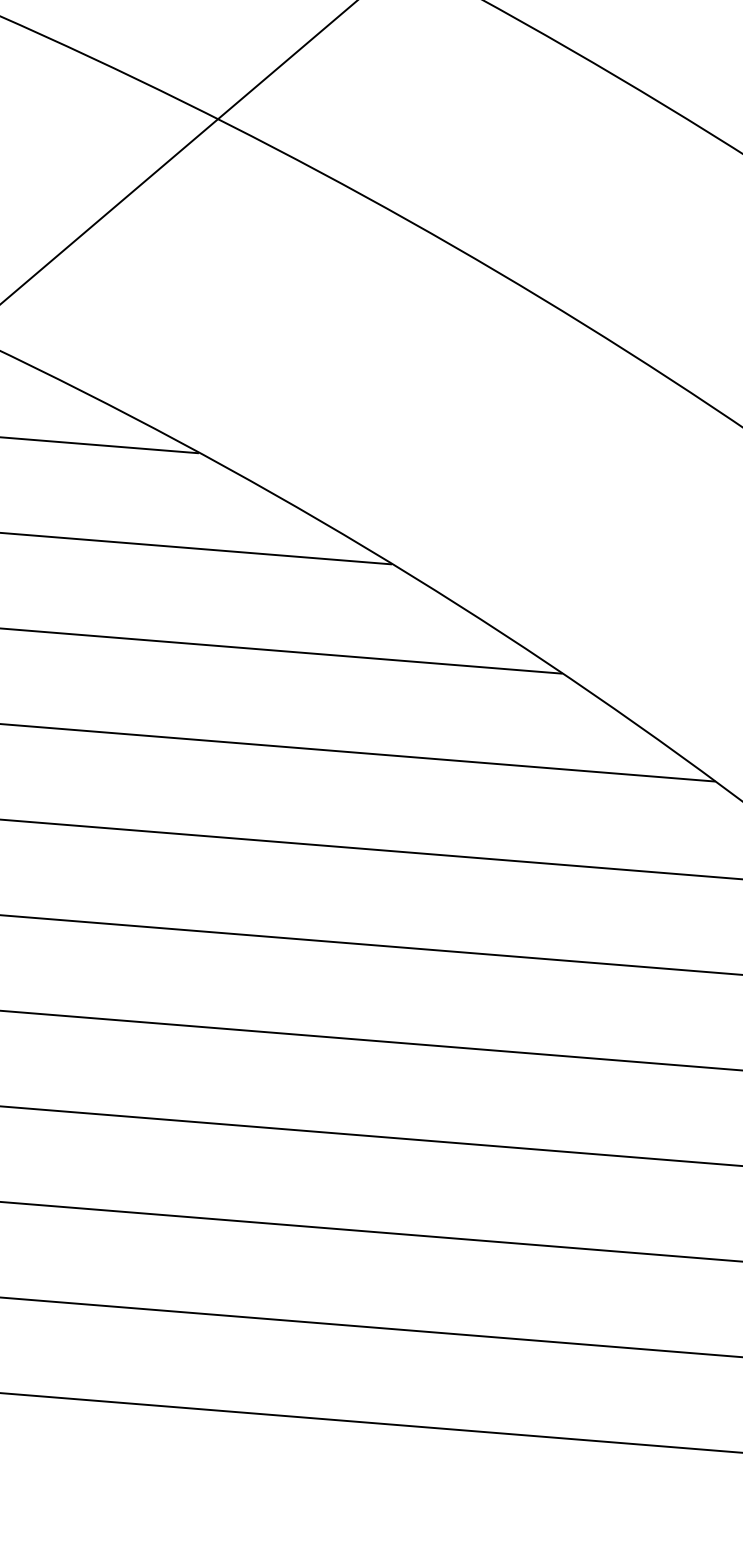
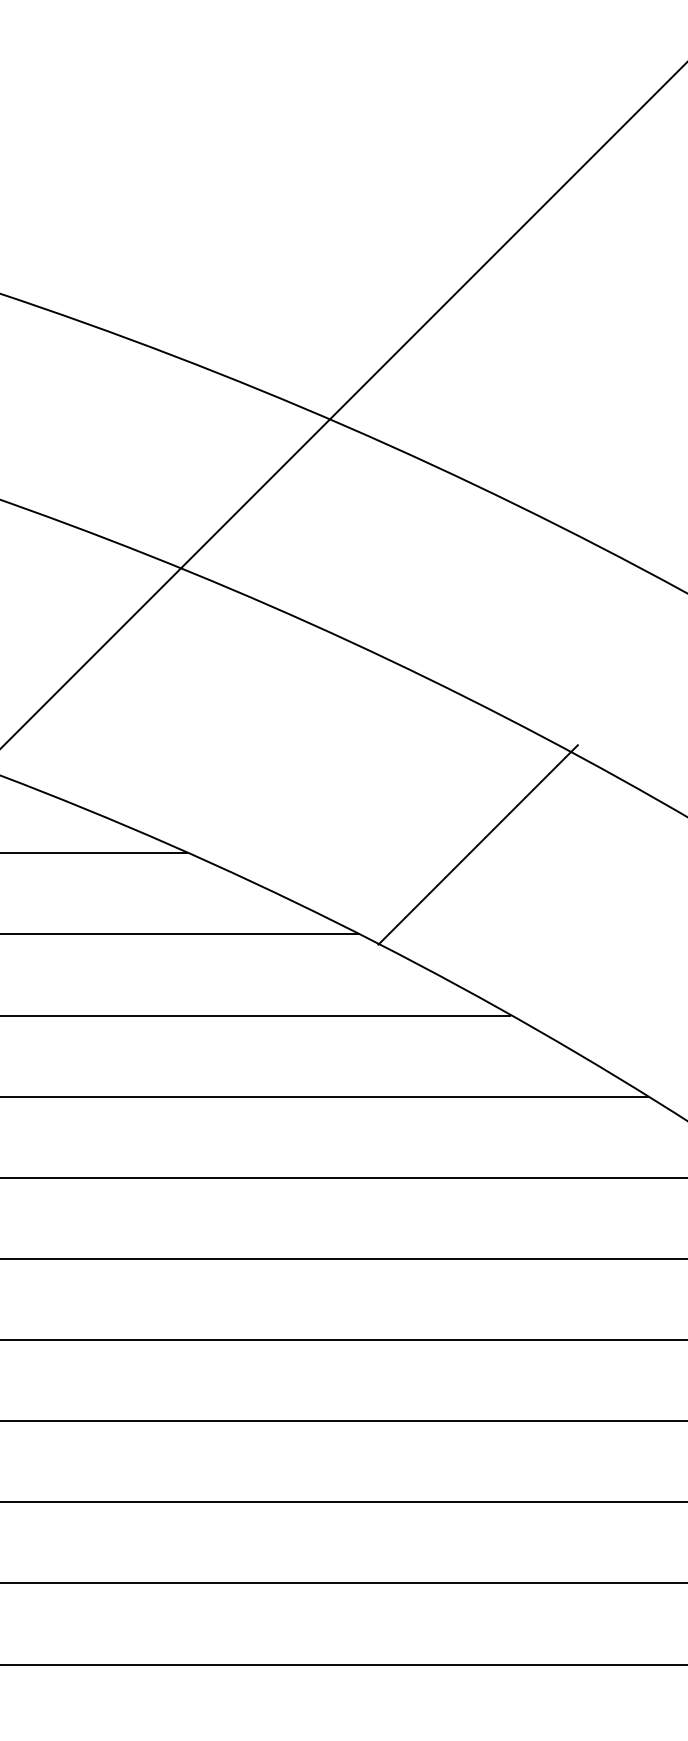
line: (539, 470) -> (477, 844), added

